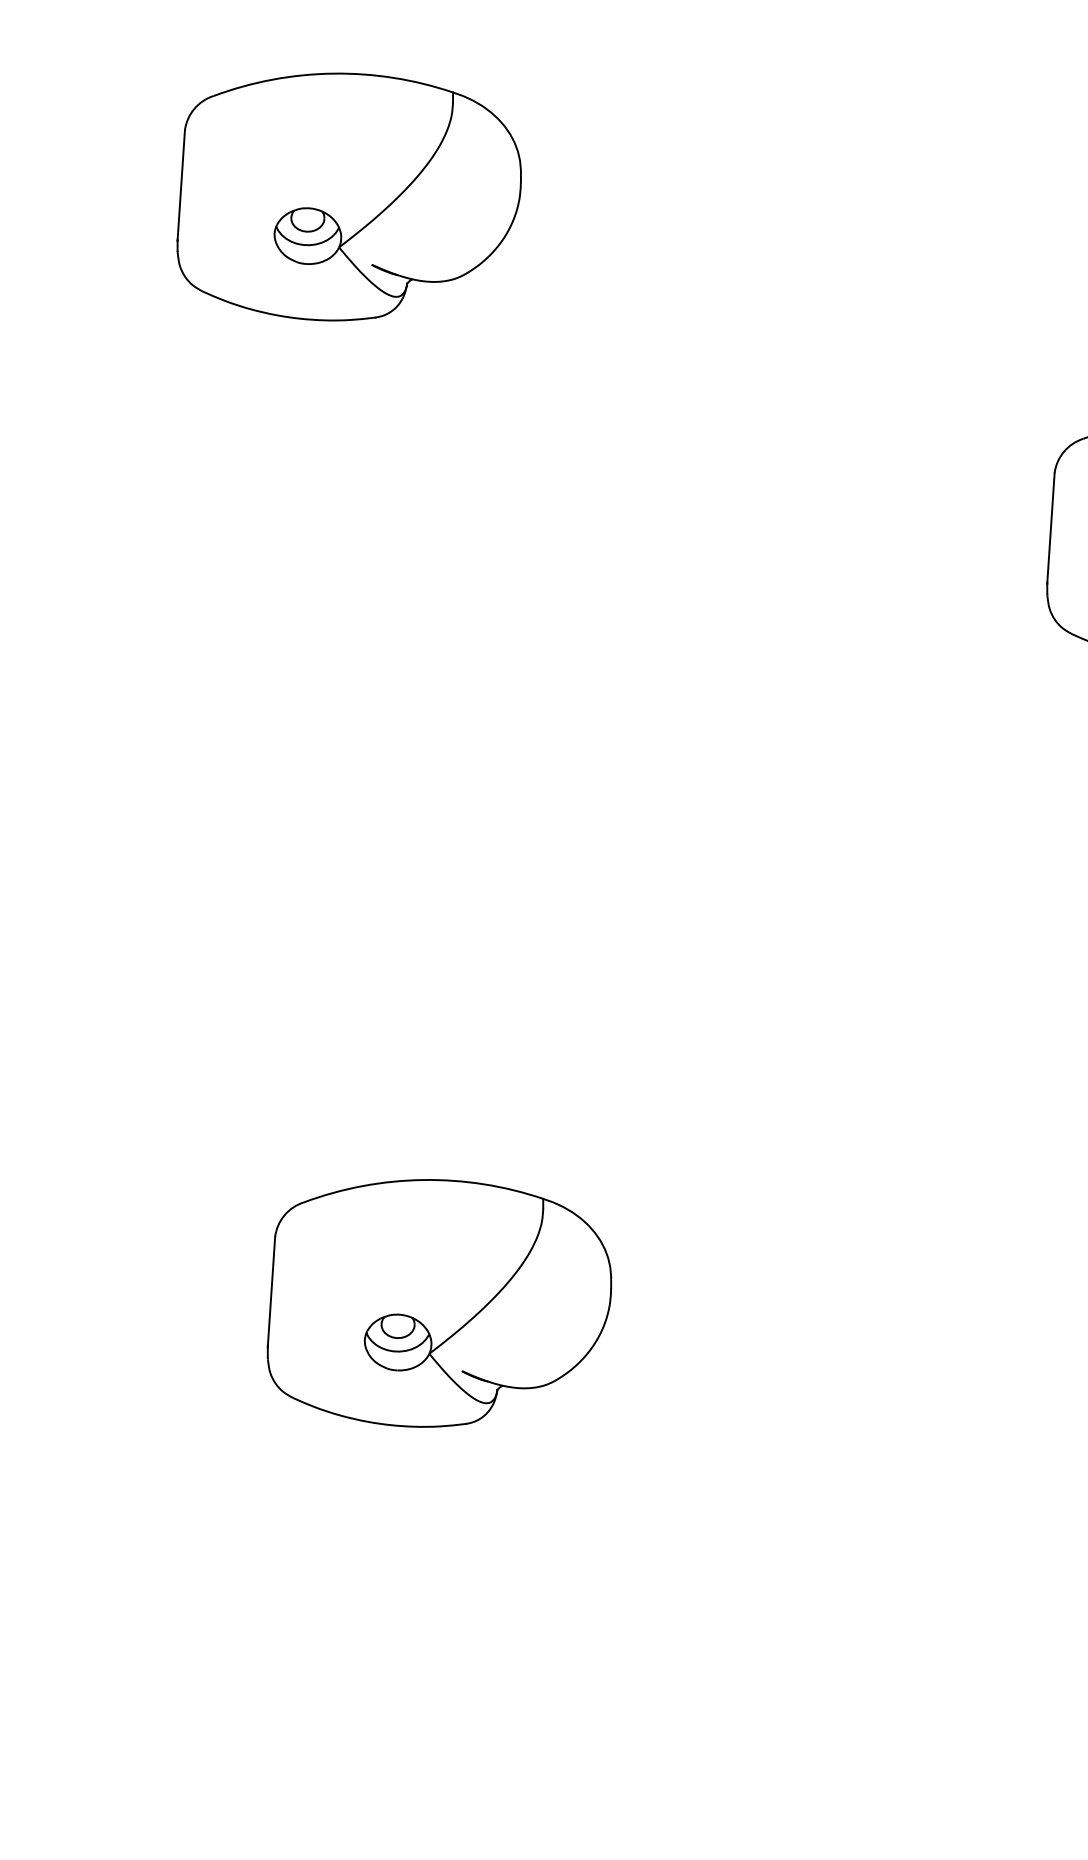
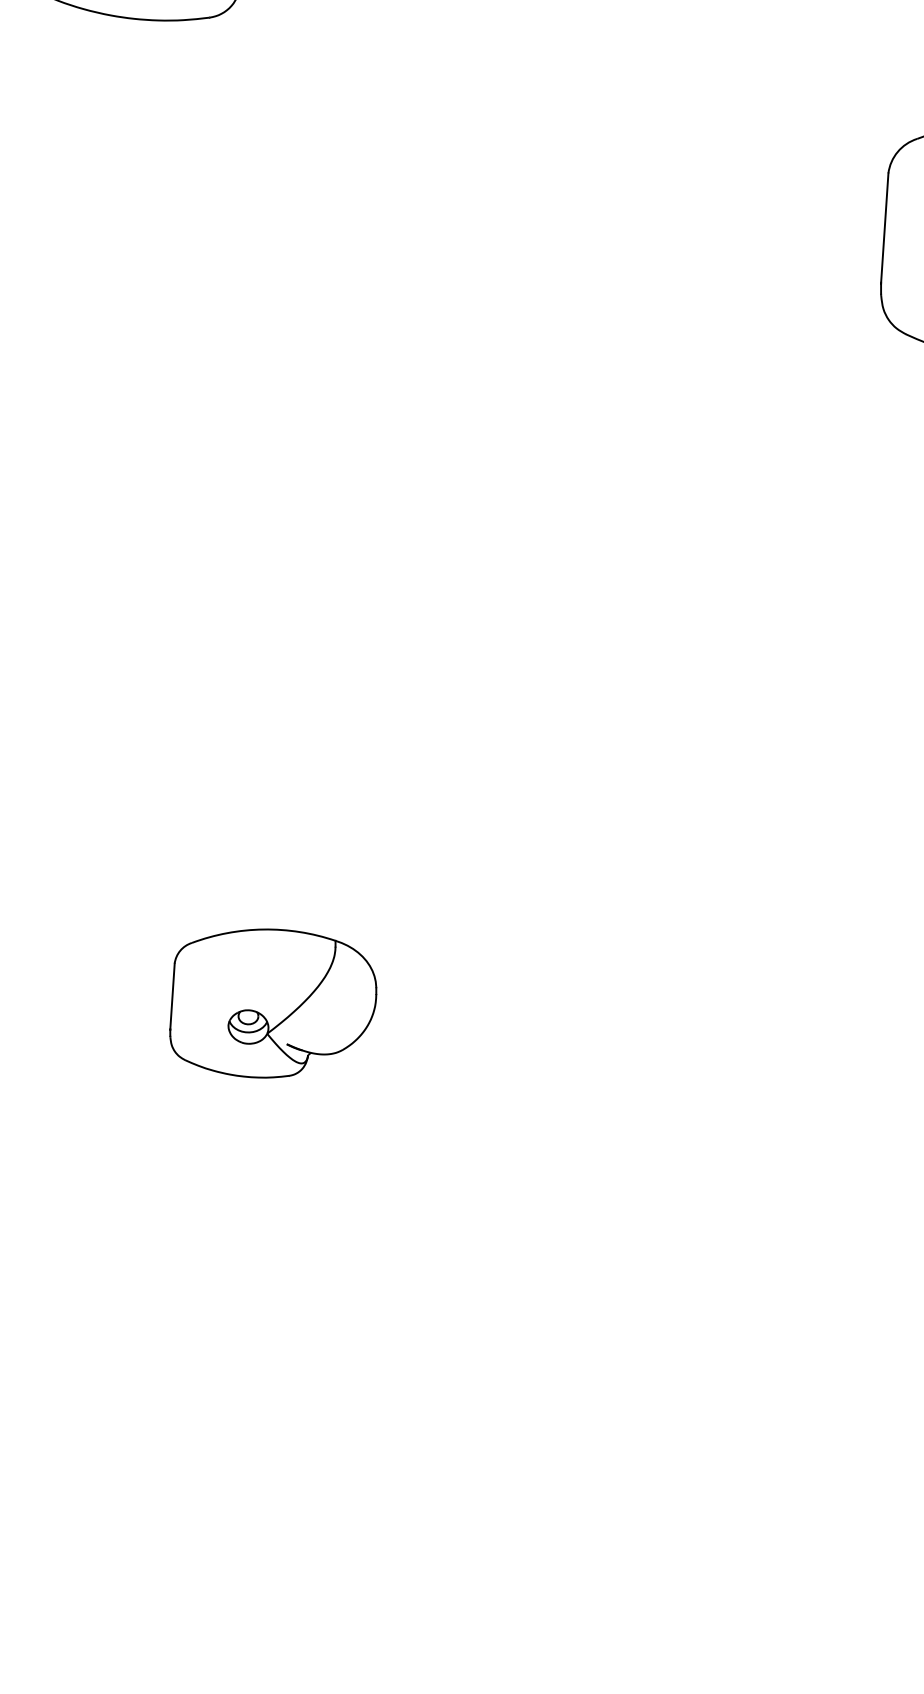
part: (439, 1303) -> (273, 1003), size x0.6

